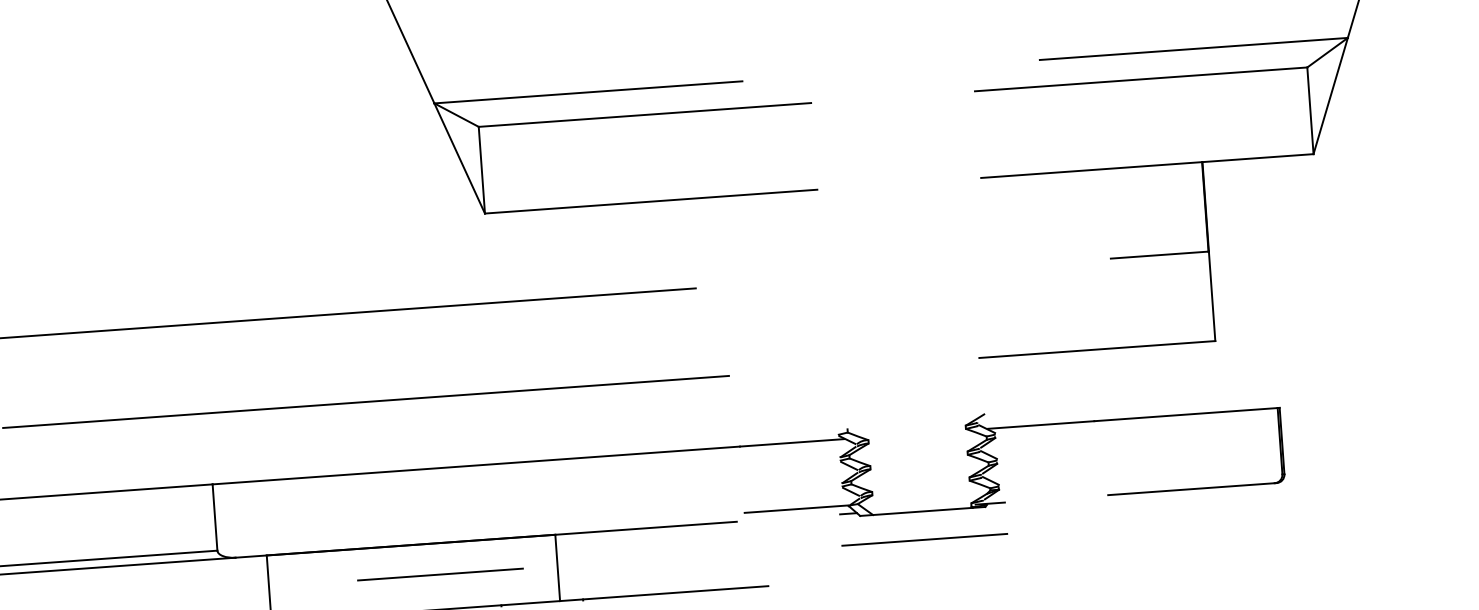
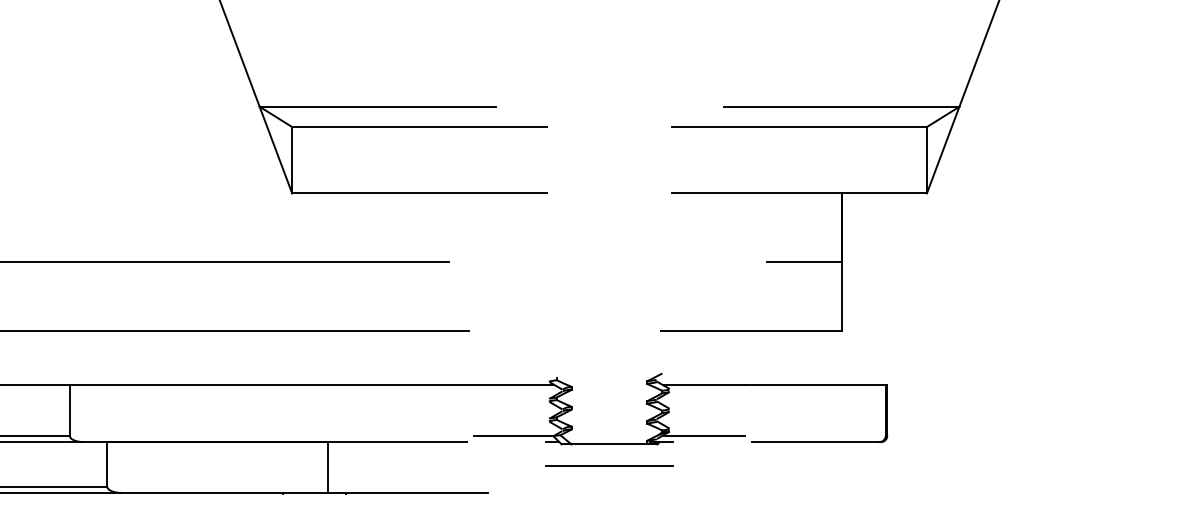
line: (1045, 490) -> (704, 435), added
line: (440, 573) -> (238, 465), removed

